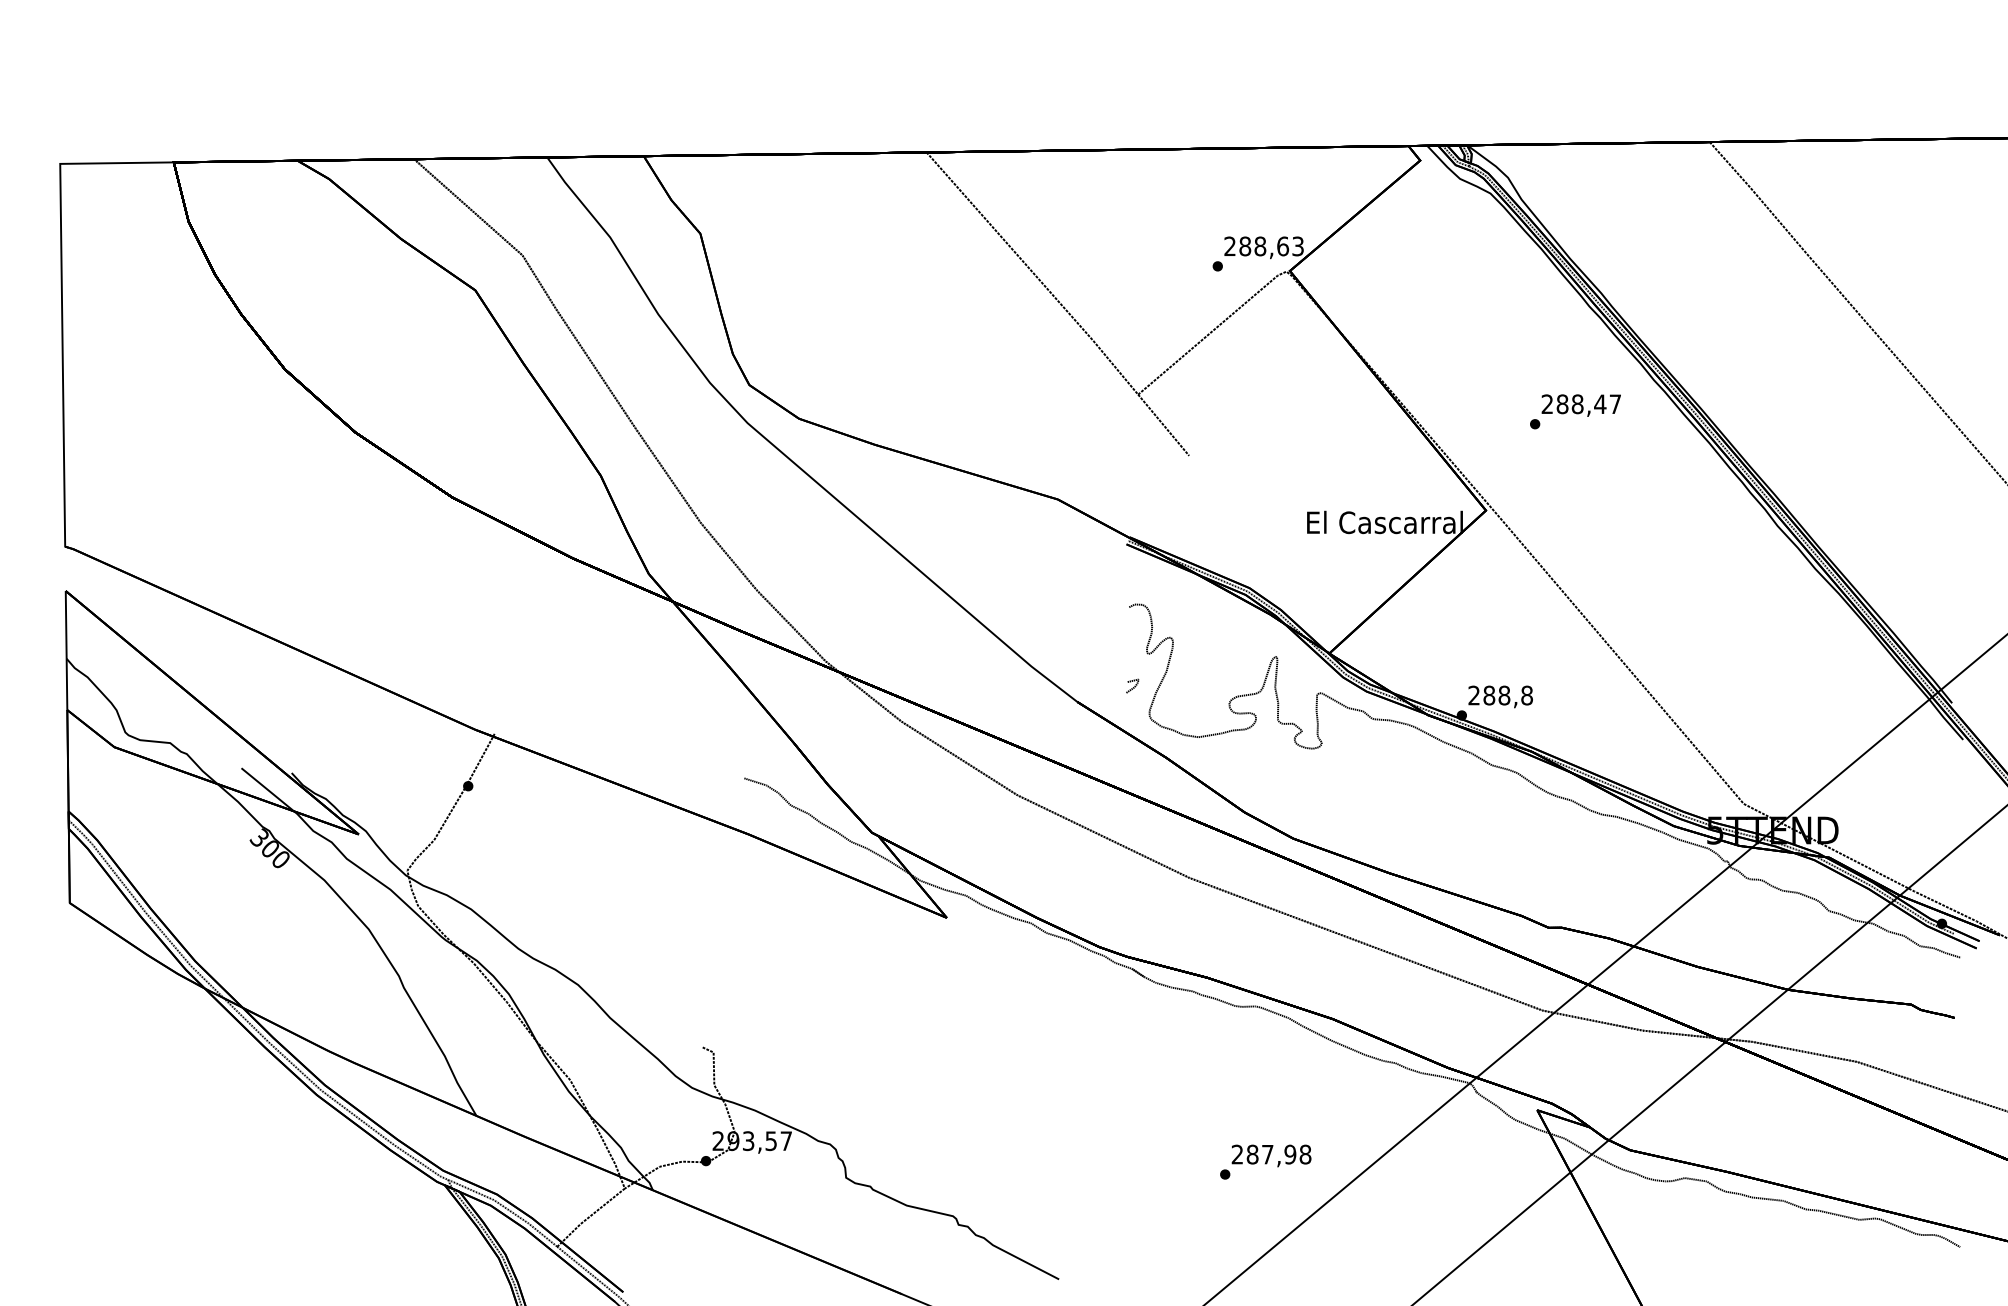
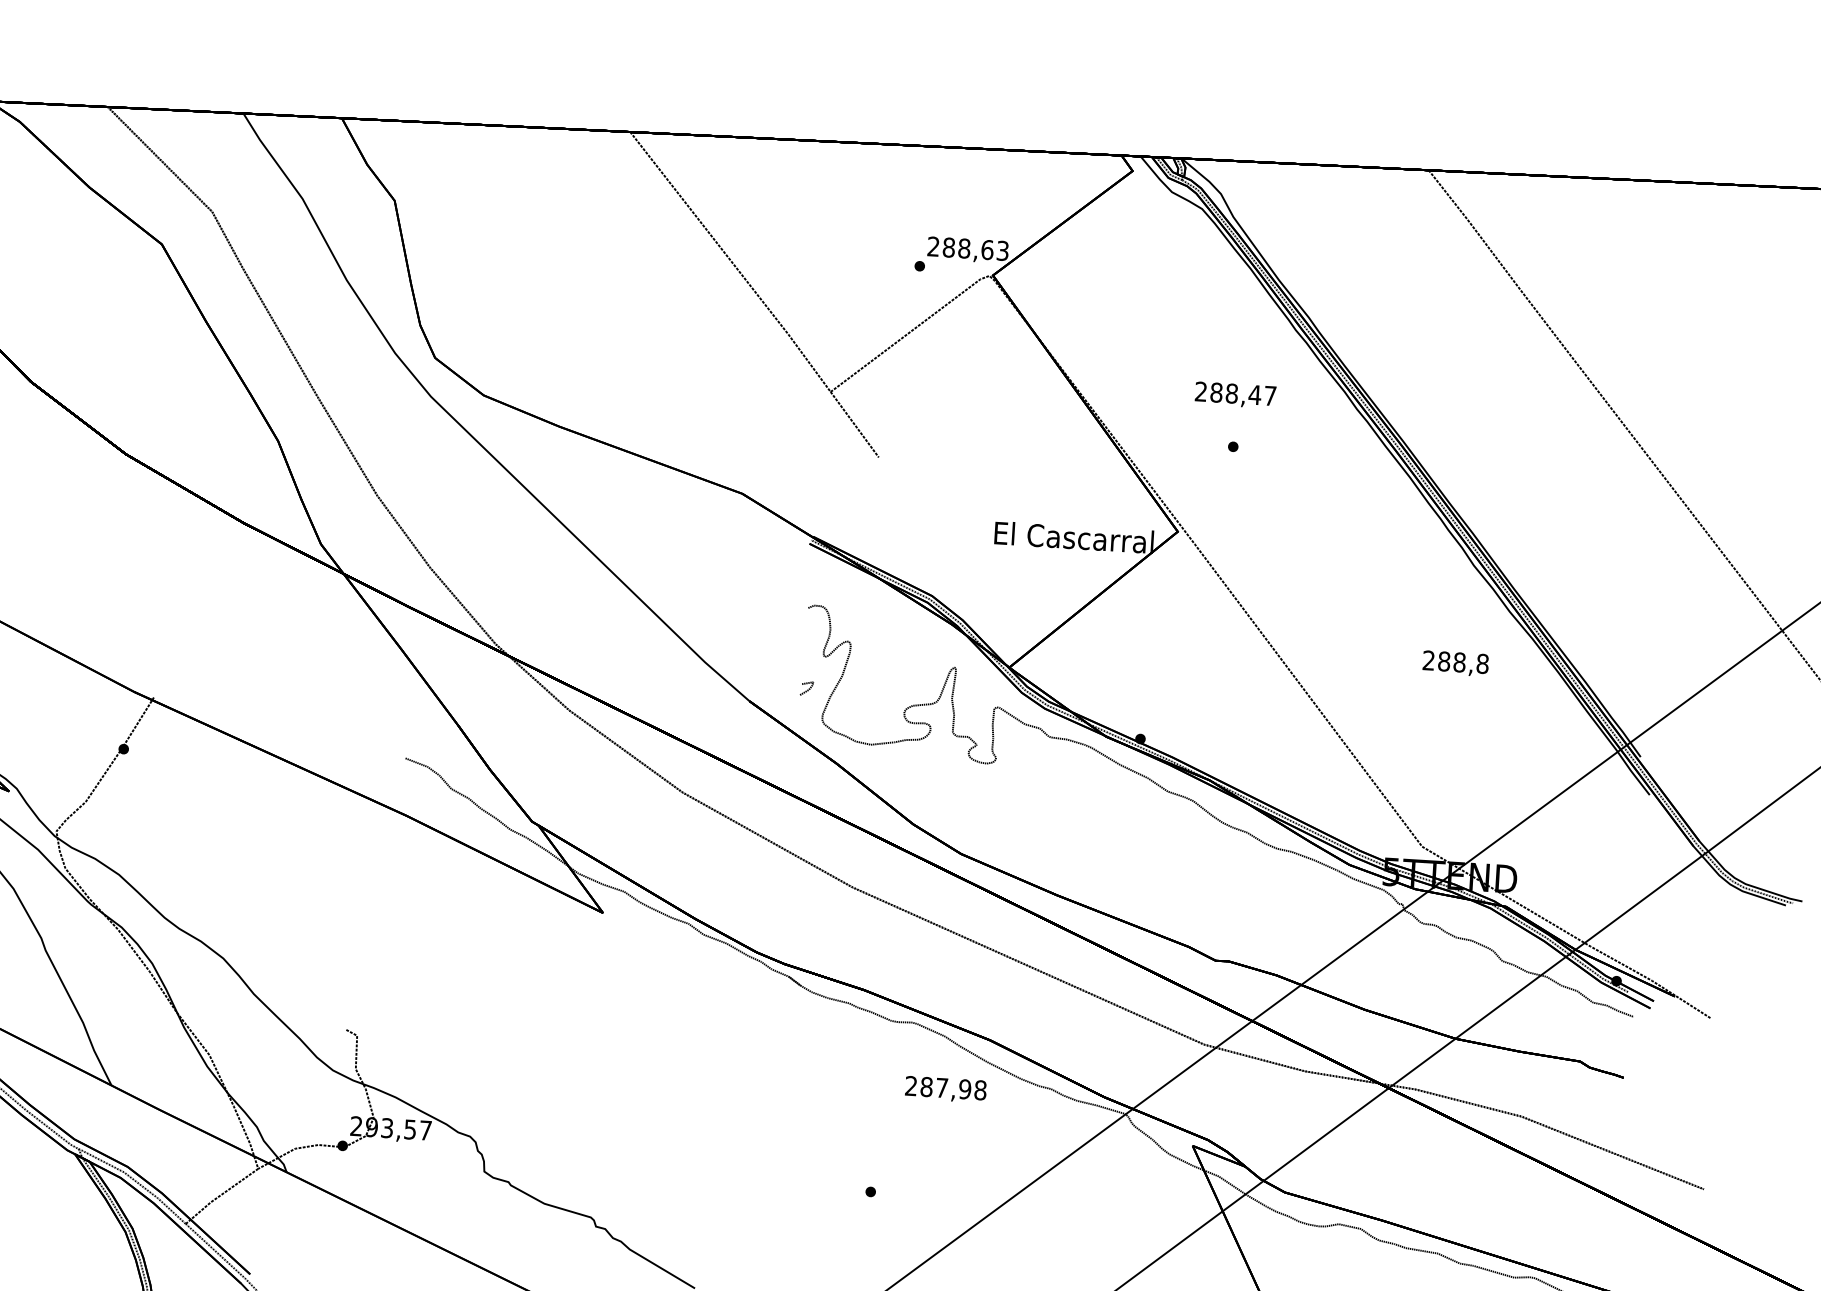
text: (1580, 405) -> (1234, 395), moved
text: (1500, 696) -> (1455, 663), moved
text: (1271, 1155) -> (945, 1089), moved

